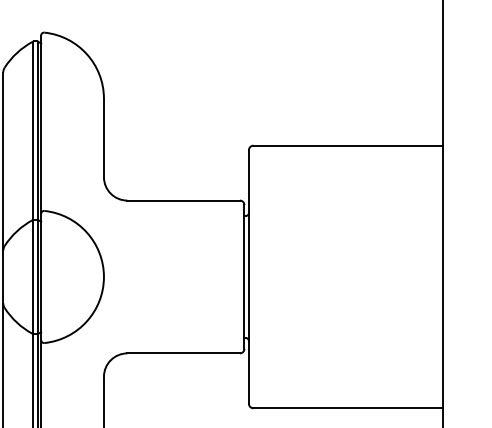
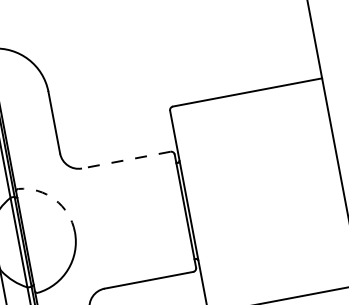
line: (183, 200) -> (126, 160), solid -> dashed
arc: (86, 232) -> (54, 199), solid -> dashed

